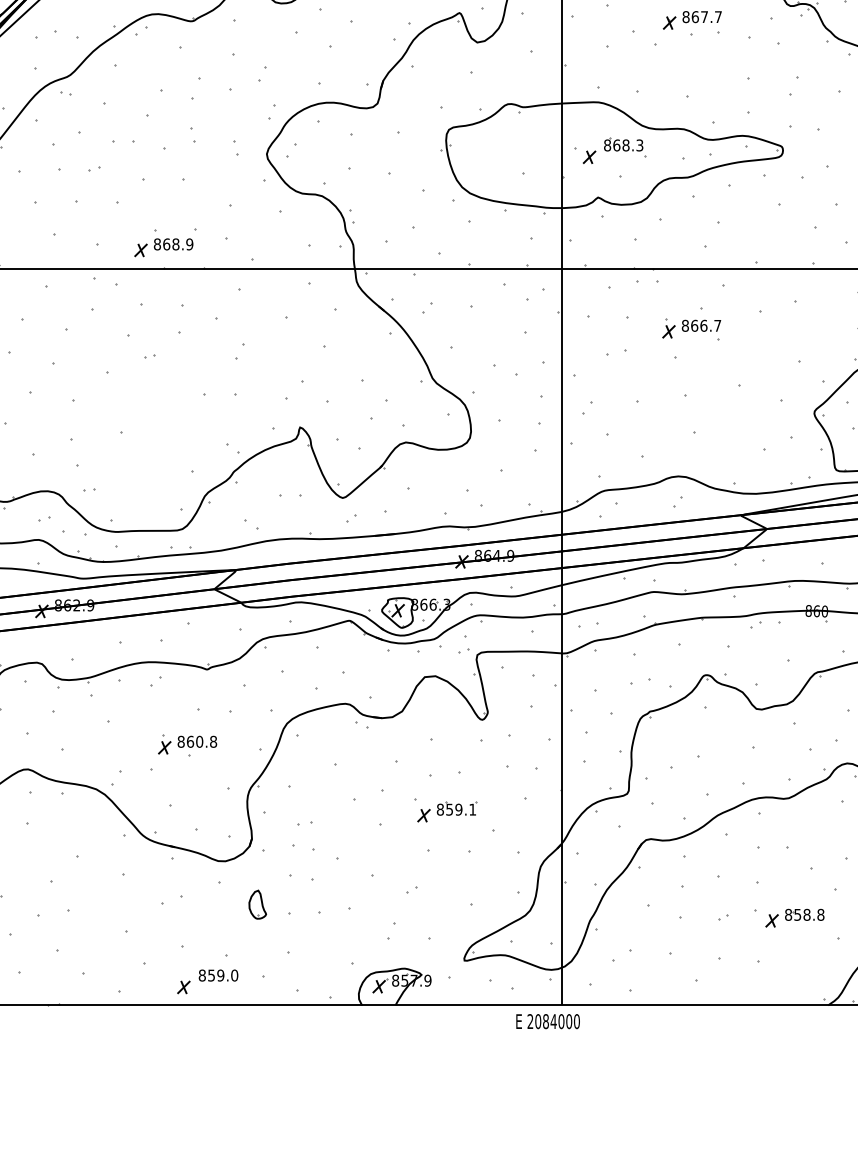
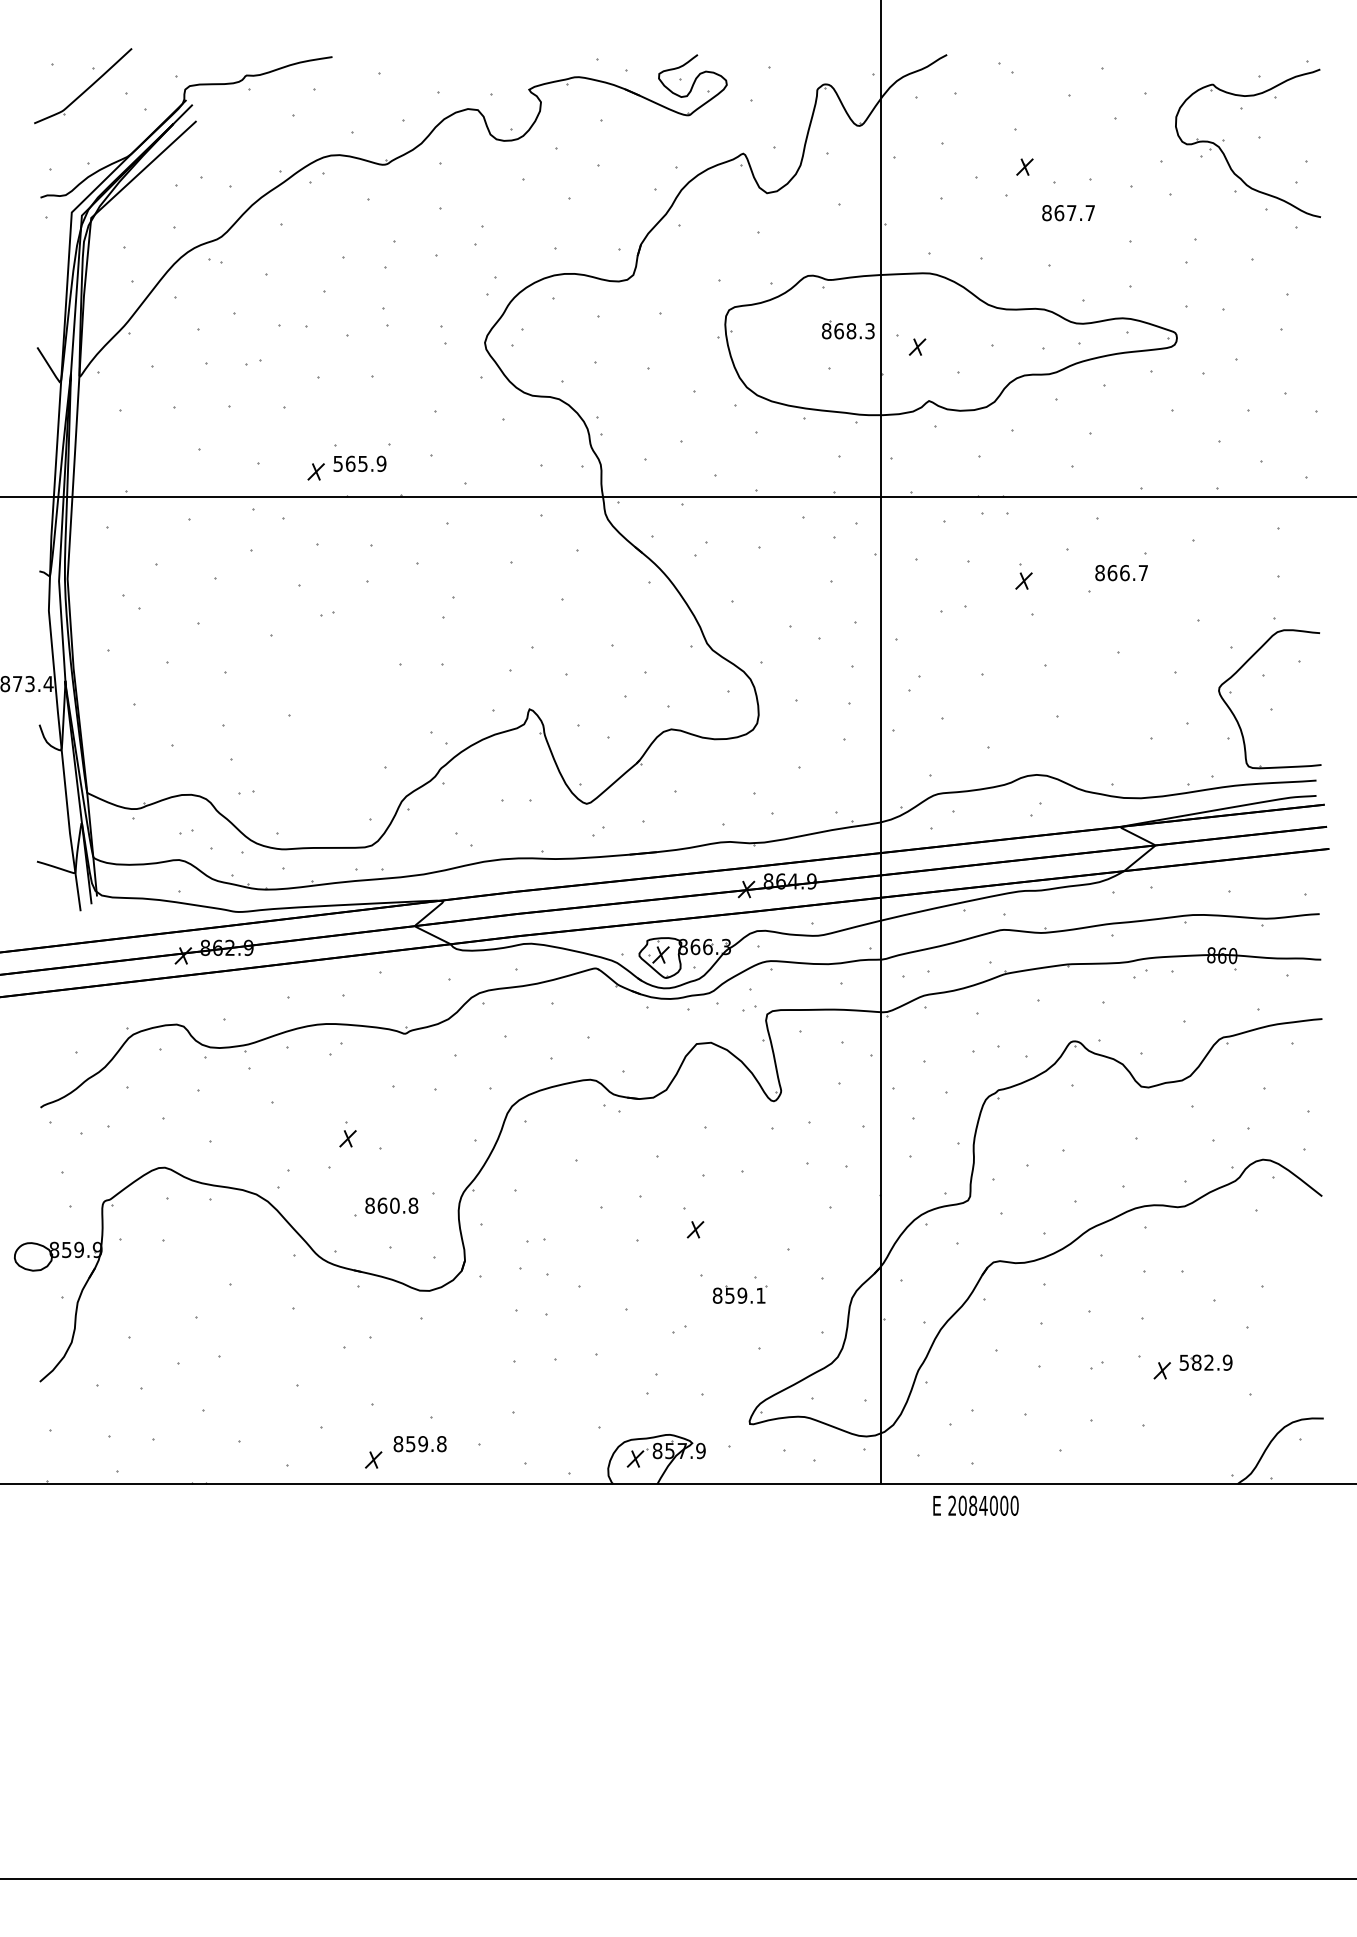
text: (702, 17) -> (1068, 213), moved
part: (623, 144) -> (848, 329), moved
text: (166, 244) -> (350, 463), 868.9 -> 565.9
text: (701, 326) -> (1121, 573), moved
text: (197, 741) -> (391, 1205), moved
part: (456, 808) -> (739, 1294), moved
part: (257, 904) -> (472, 1348), removed
text: (804, 914) -> (1205, 1362), 858.8 -> 582.9
text: (234, 975) -> (441, 1443), 859.0 -> 859.8
text: (547, 1021) -> (975, 1505), moved

